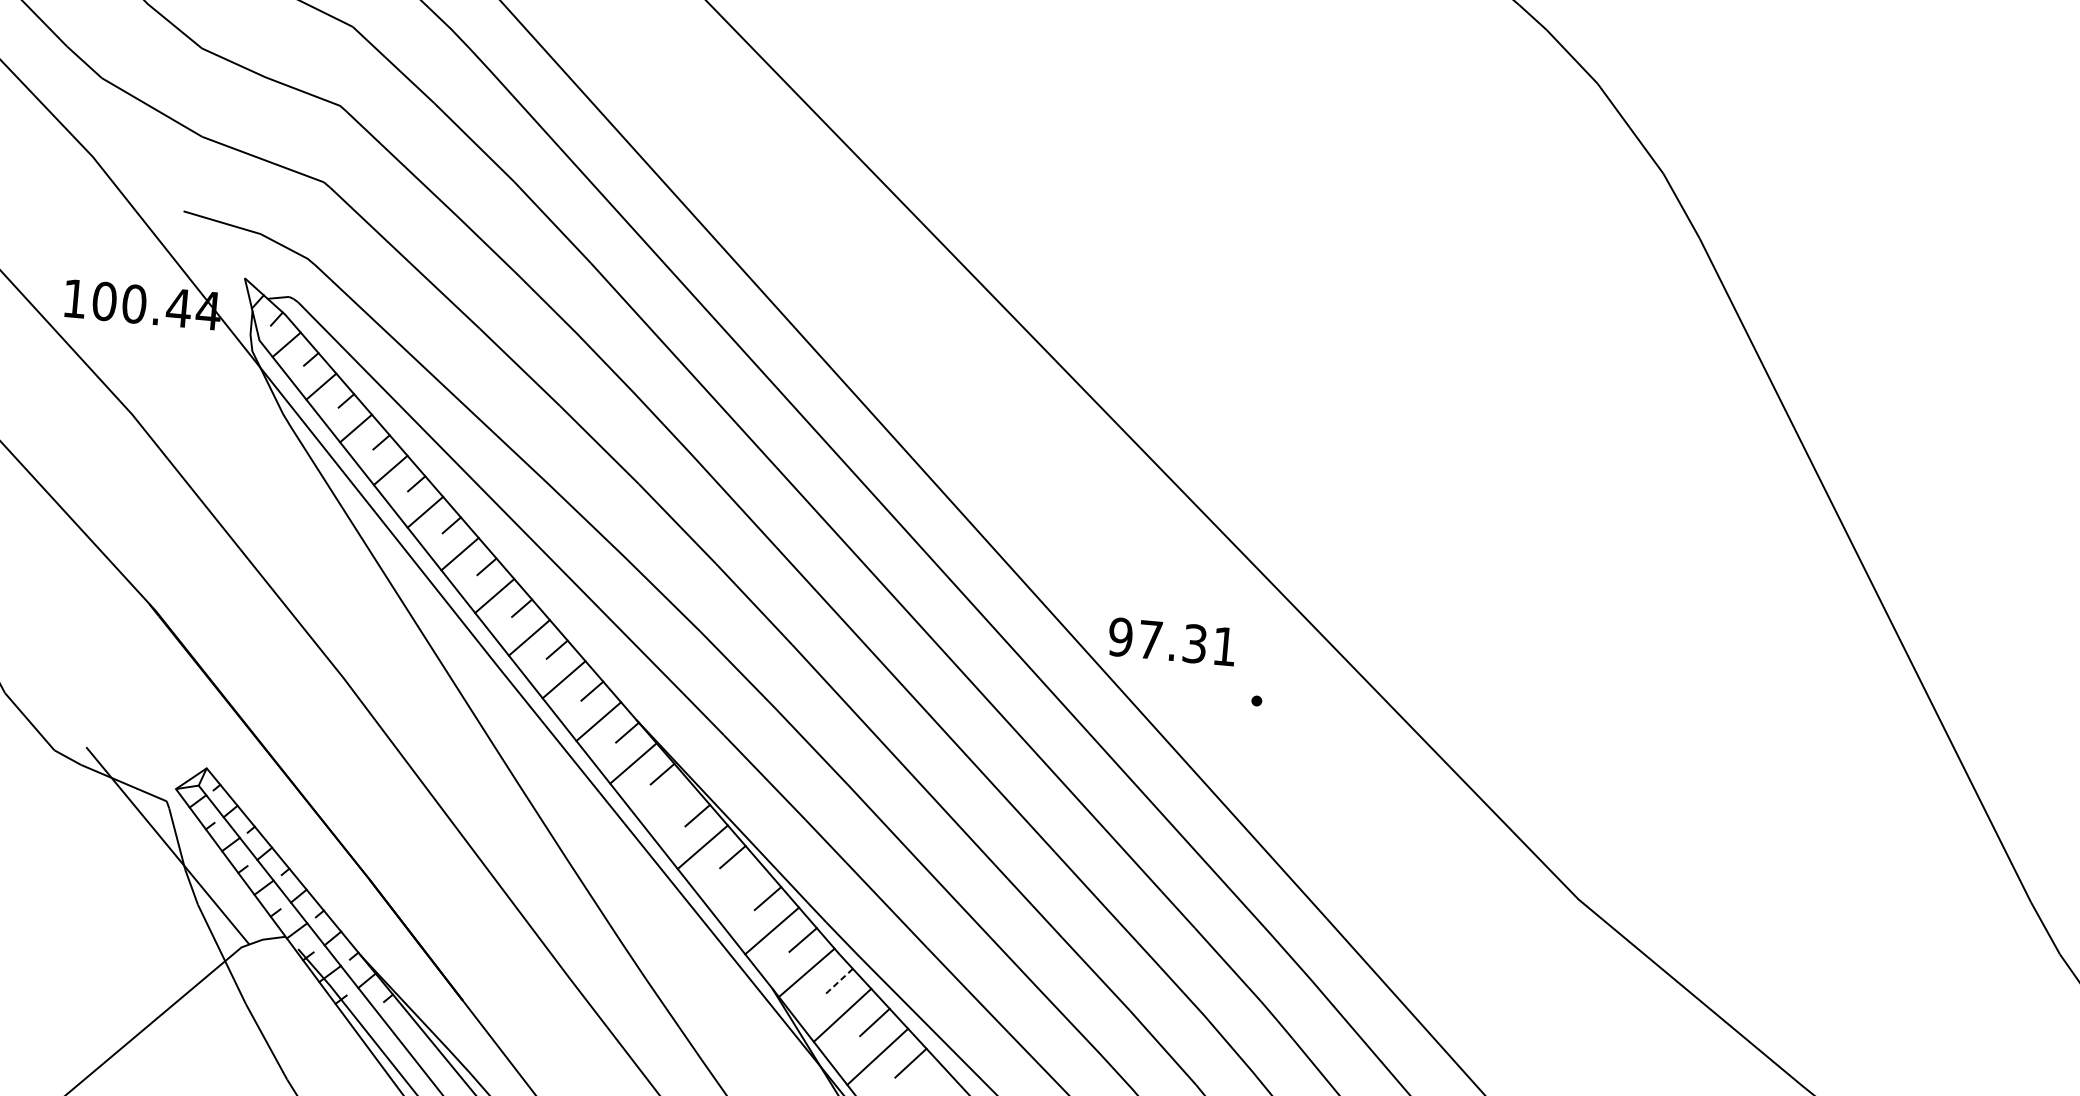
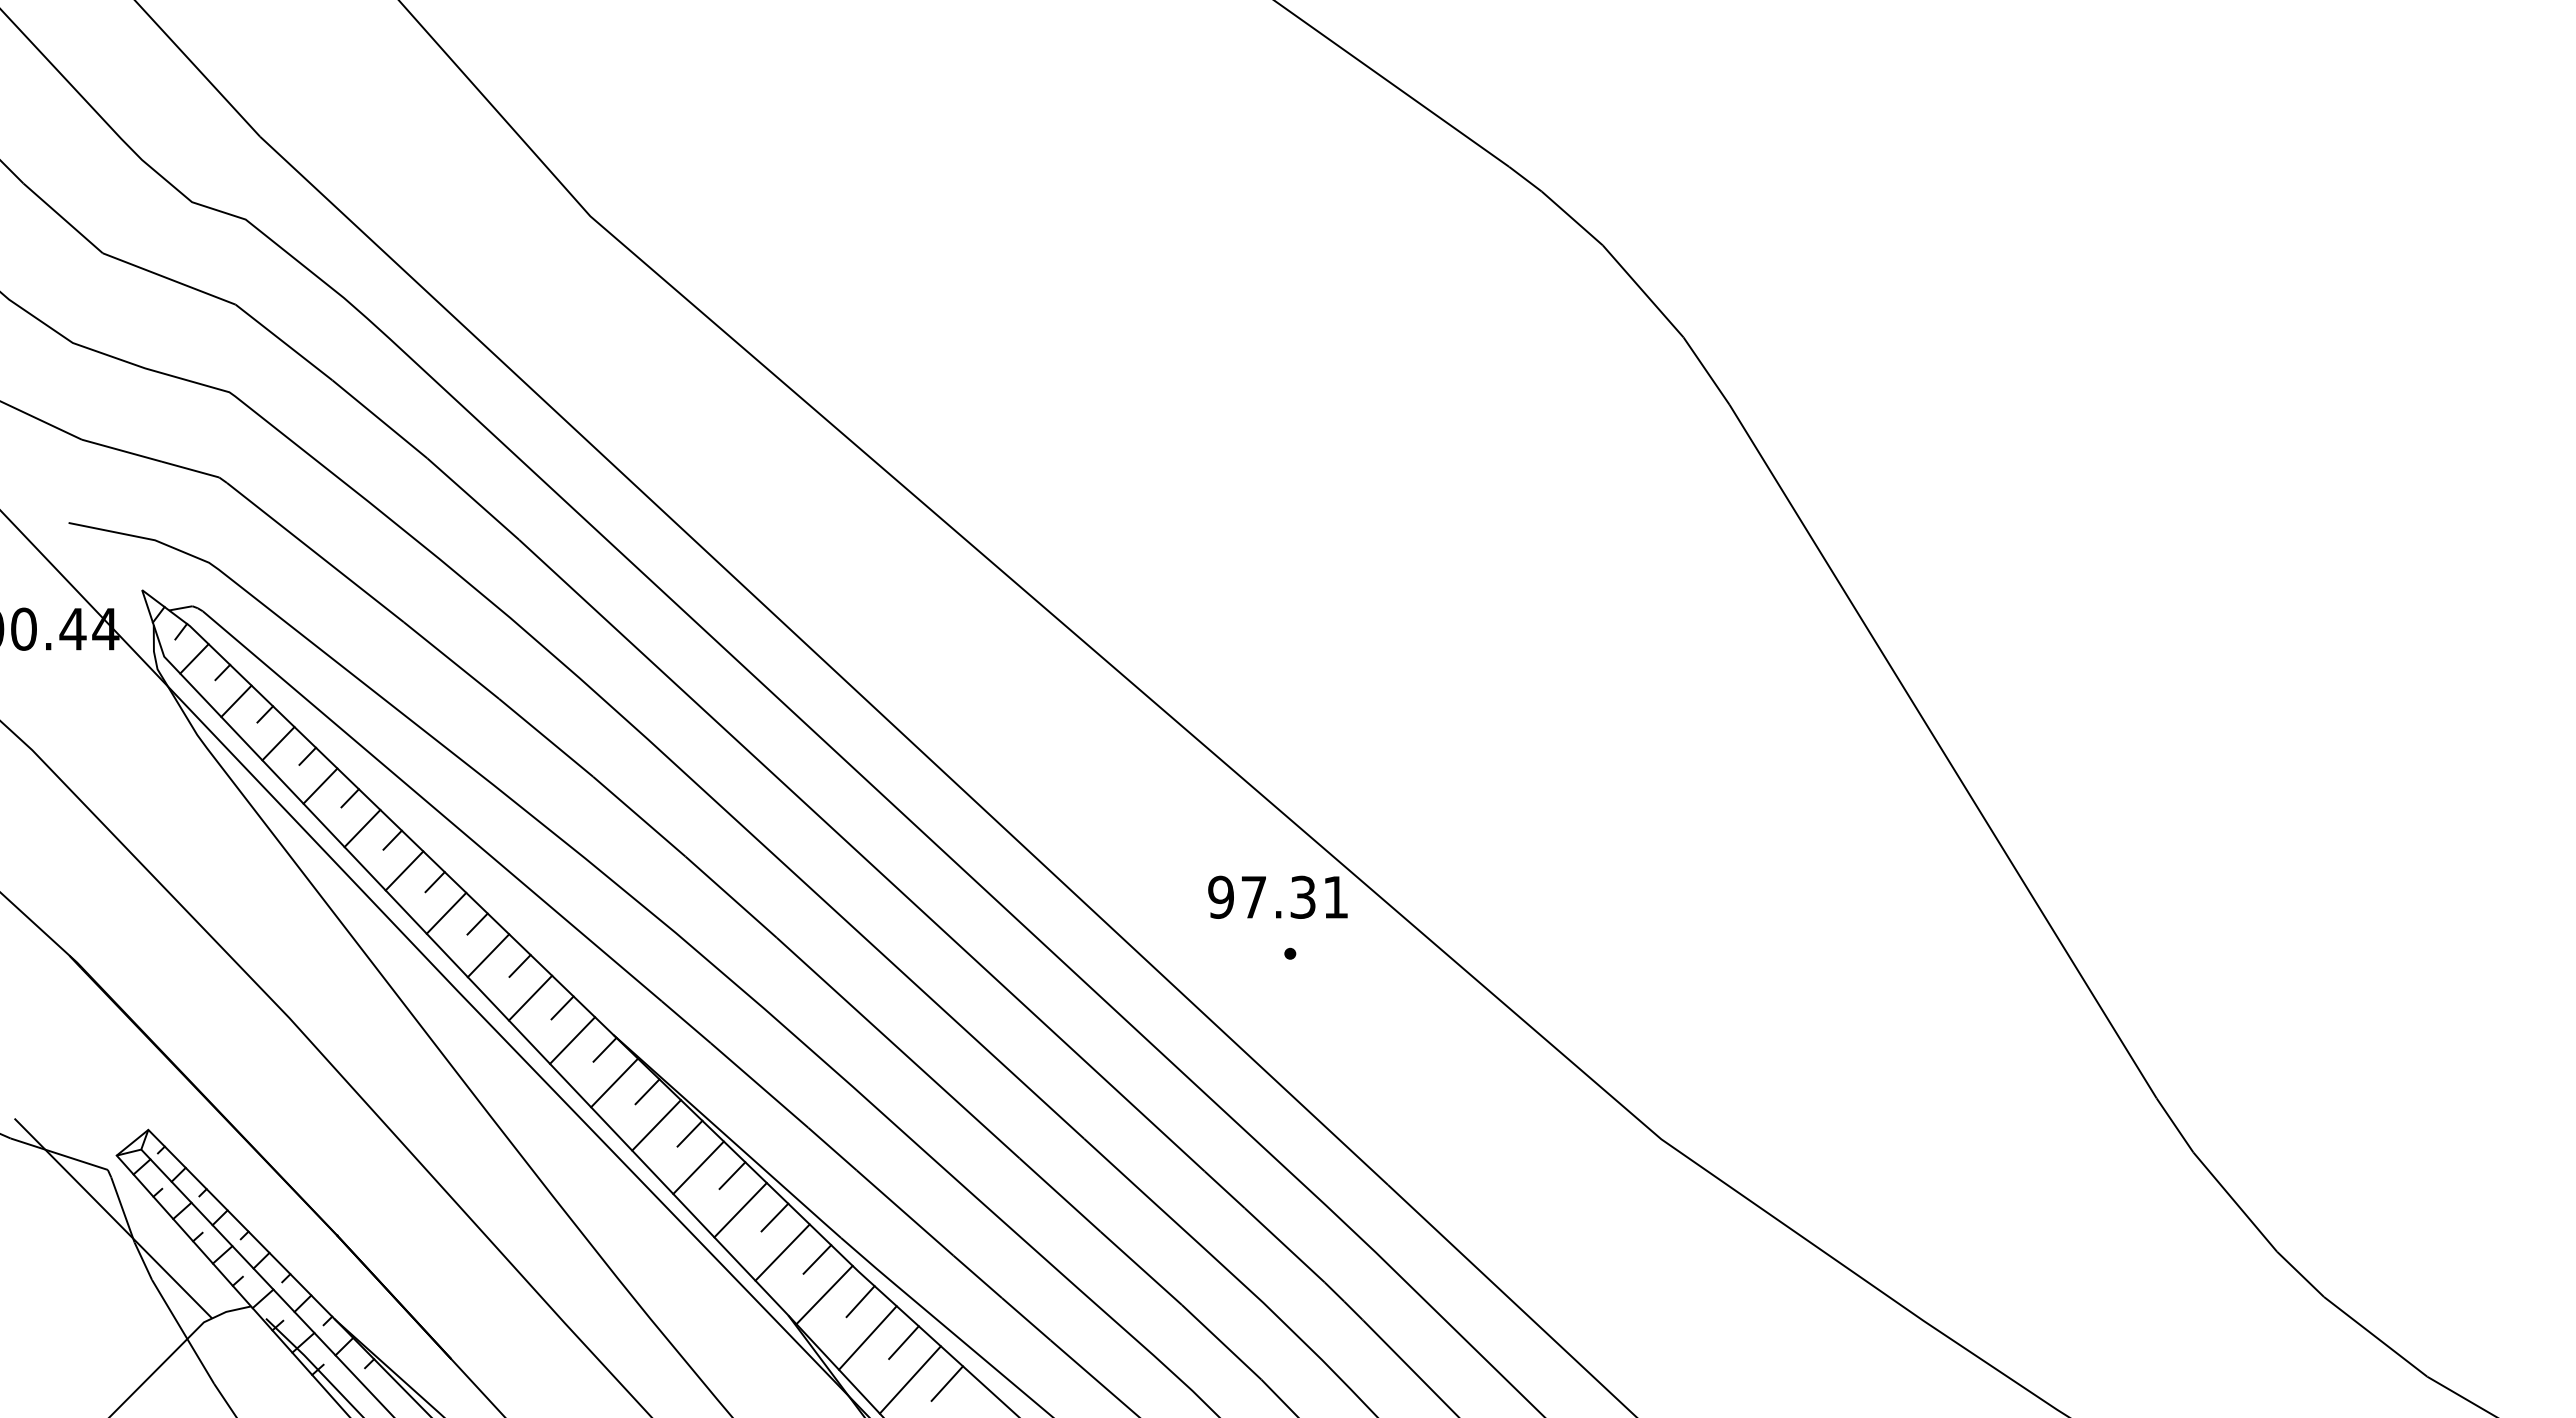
text: (1171, 641) -> (1277, 896), moved
line: (668, 805) -> (656, 1125), added
line: (737, 889) -> (740, 1210), added
line: (838, 981) -> (860, 1301), dashed -> solid

